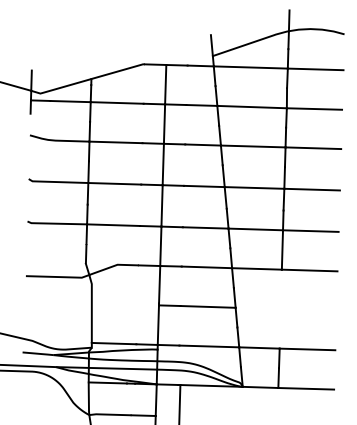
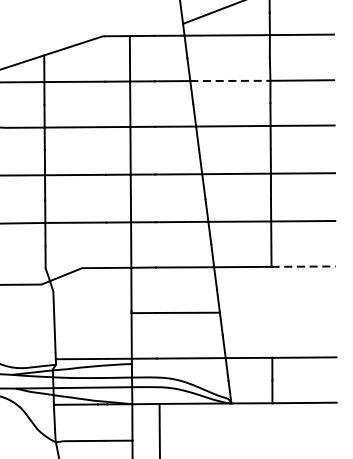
line: (252, 107) -> (230, 81), solid -> dashed
line: (309, 270) -> (303, 266), solid -> dashed

